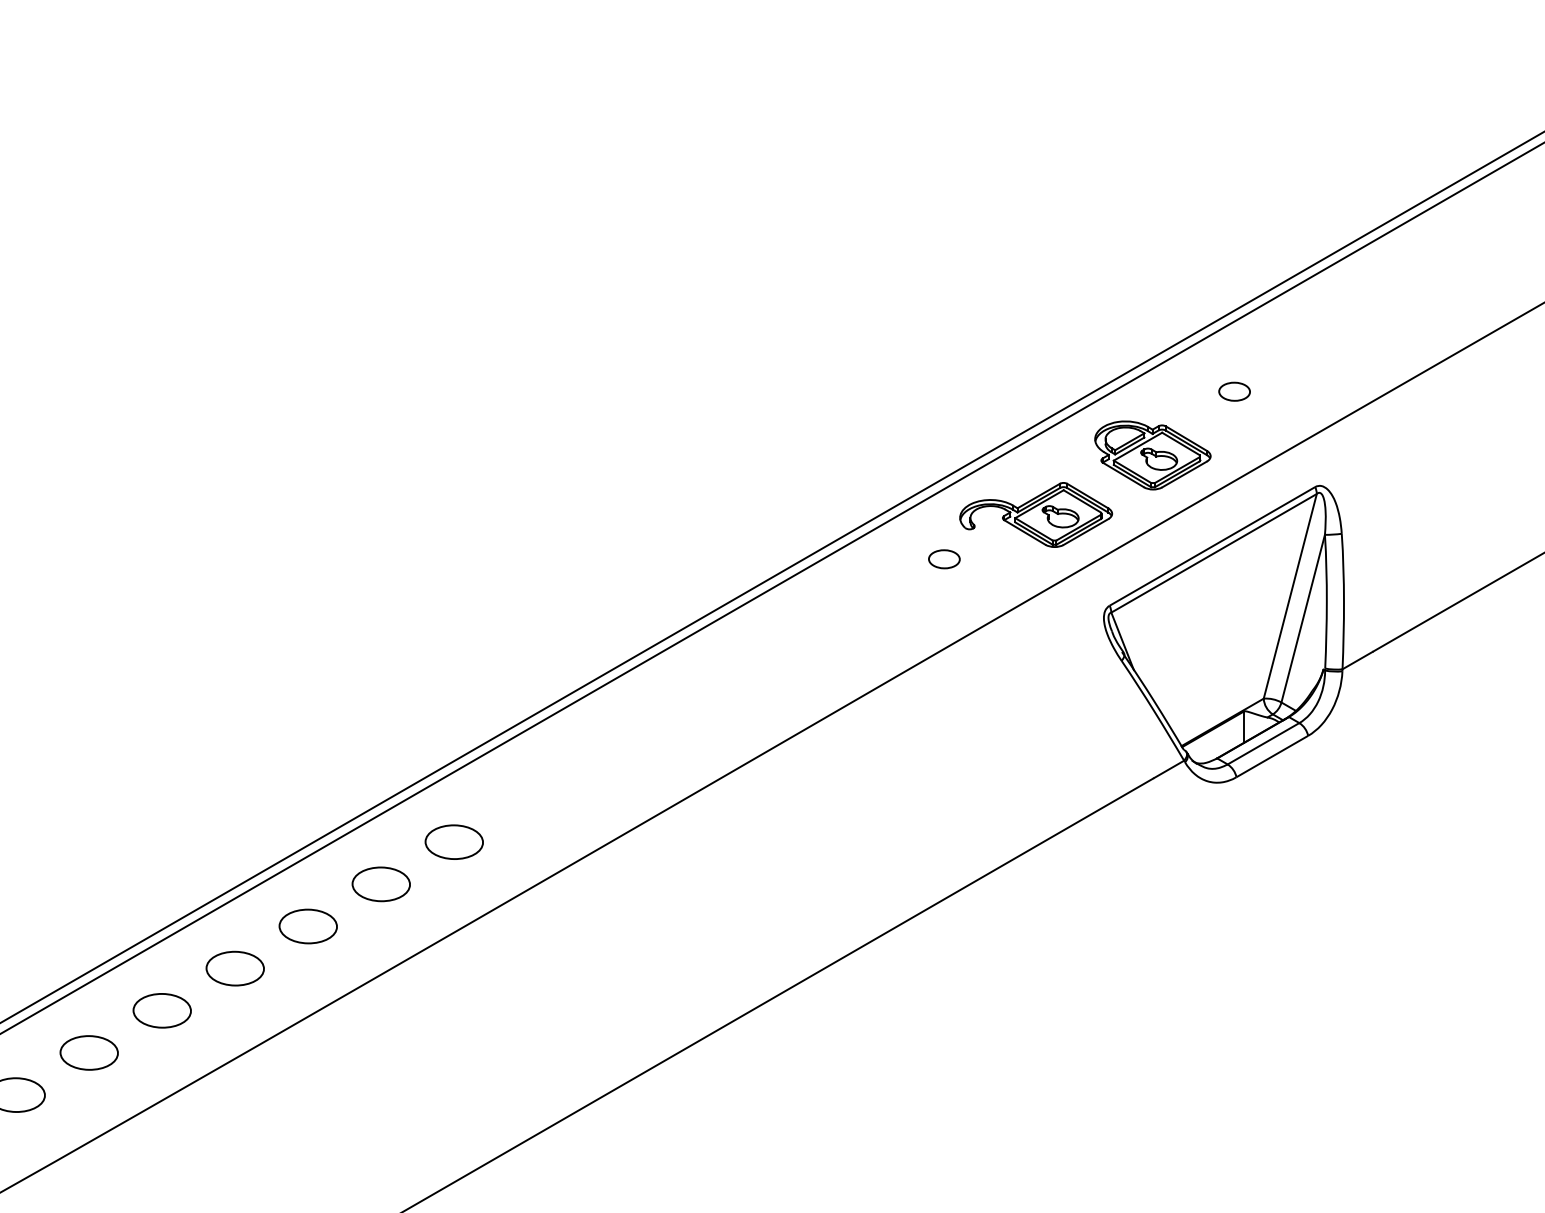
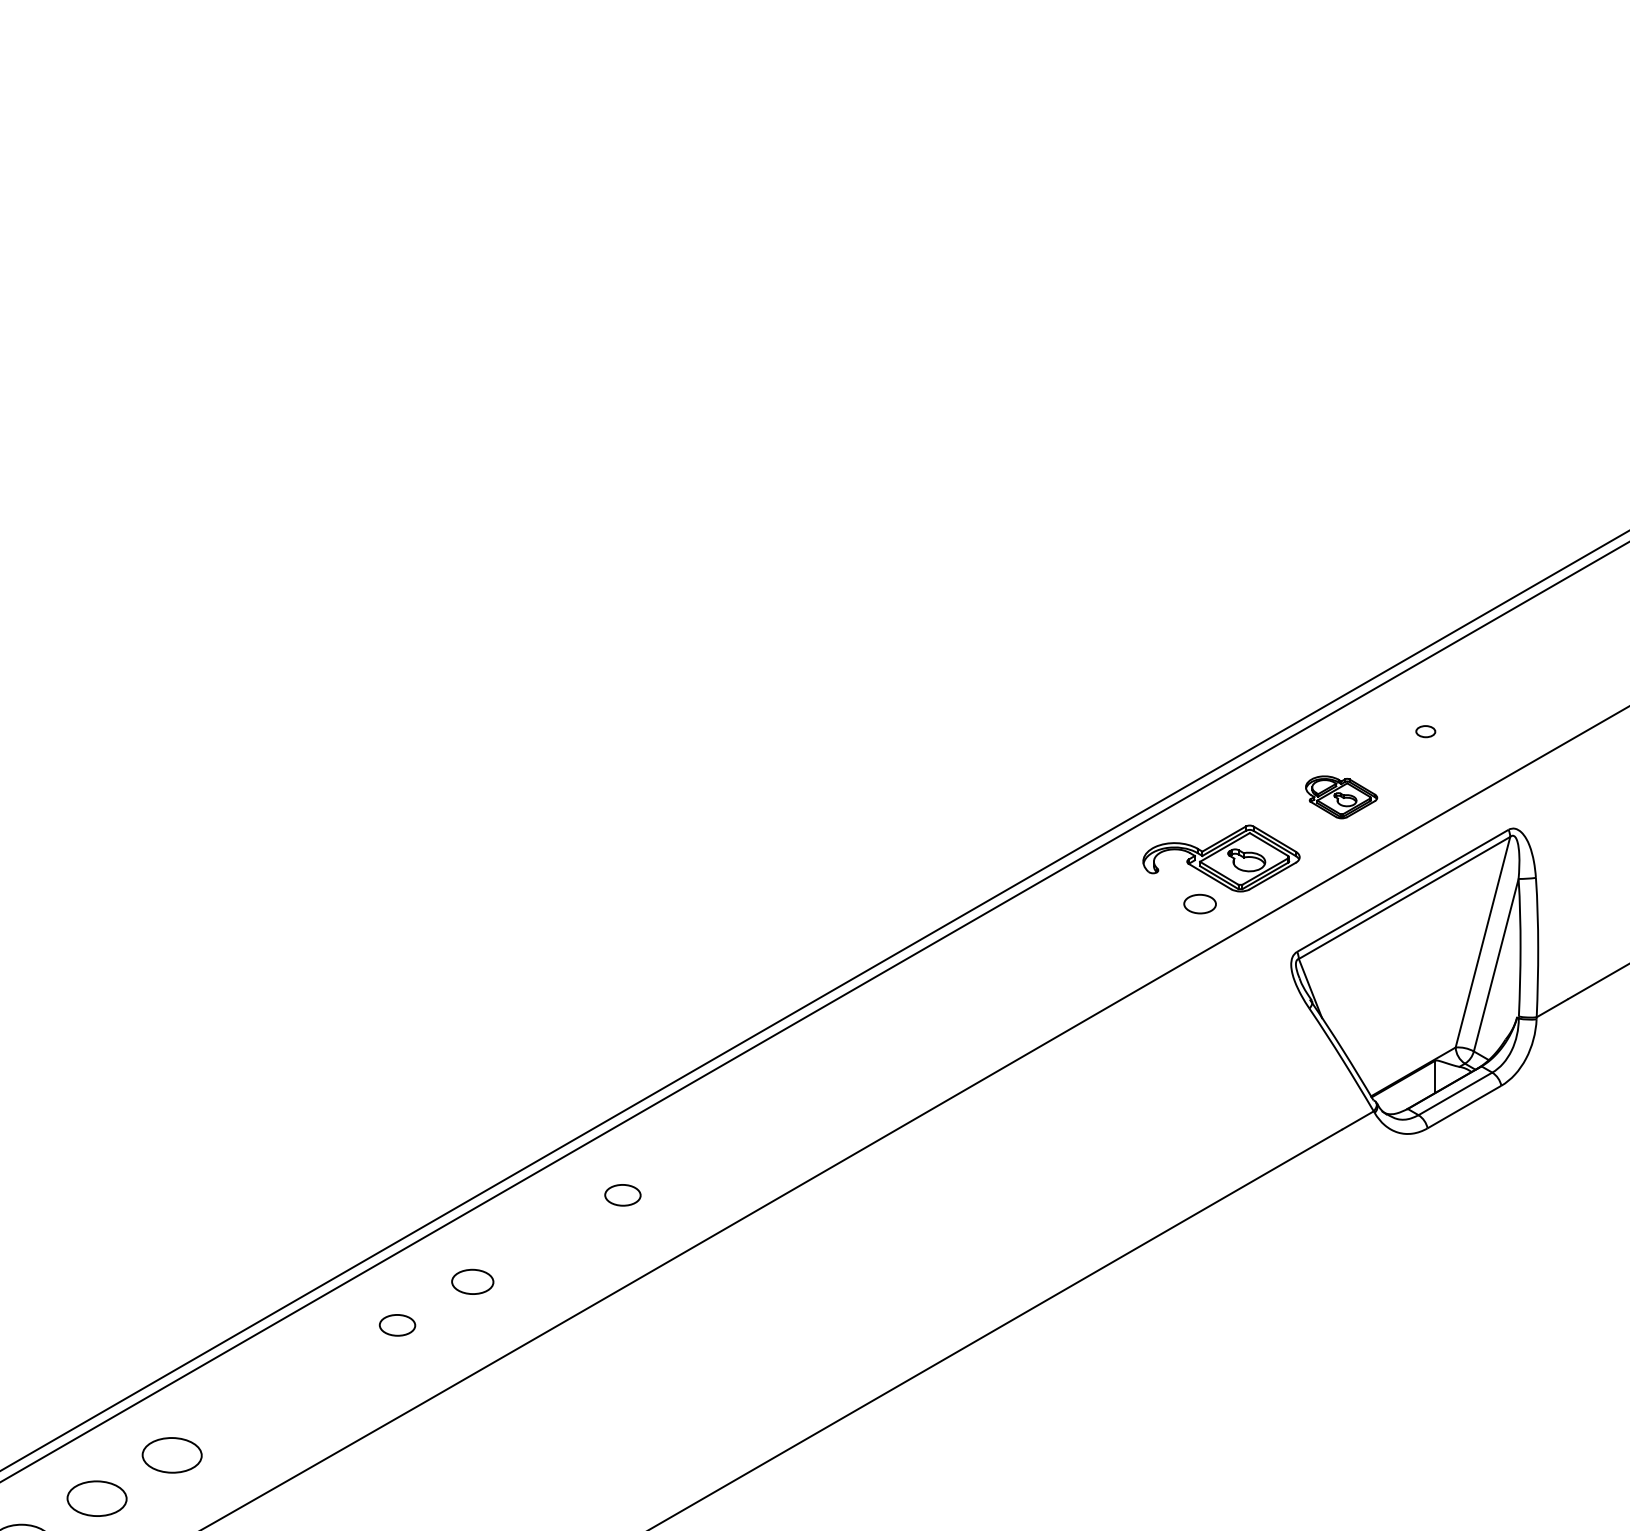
part: (1234, 391) -> (1425, 731), size x0.6
part: (1152, 455) -> (1341, 797), size x0.6
part: (943, 558) -> (1199, 903), moved
part: (453, 842) -> (622, 1195), size x0.6
part: (381, 884) -> (547, 1238), removed
part: (308, 926) -> (472, 1281), size x0.7
part: (235, 968) -> (397, 1325), size x0.6
part: (162, 1010) -> (322, 1368), removed
part: (88, 1052) -> (246, 1411), removed

